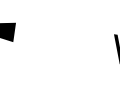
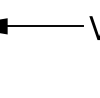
line: (58, 38) -> (44, 26), added

